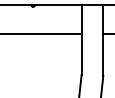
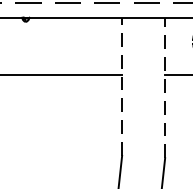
line: (81, 39) -> (121, 86), solid -> dashed
line: (103, 39) -> (165, 86), solid -> dashed

